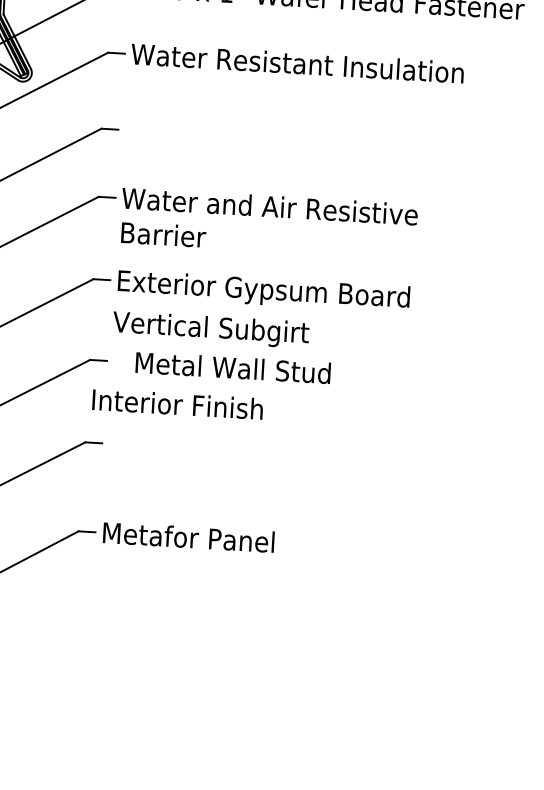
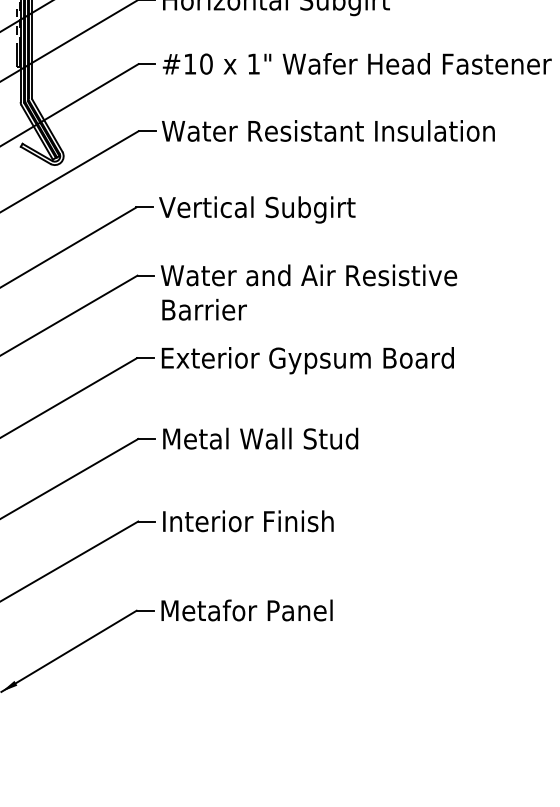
text: (211, 329) -> (257, 209), moved
text: (233, 367) -> (260, 438), moved
text: (177, 404) -> (248, 521), moved

